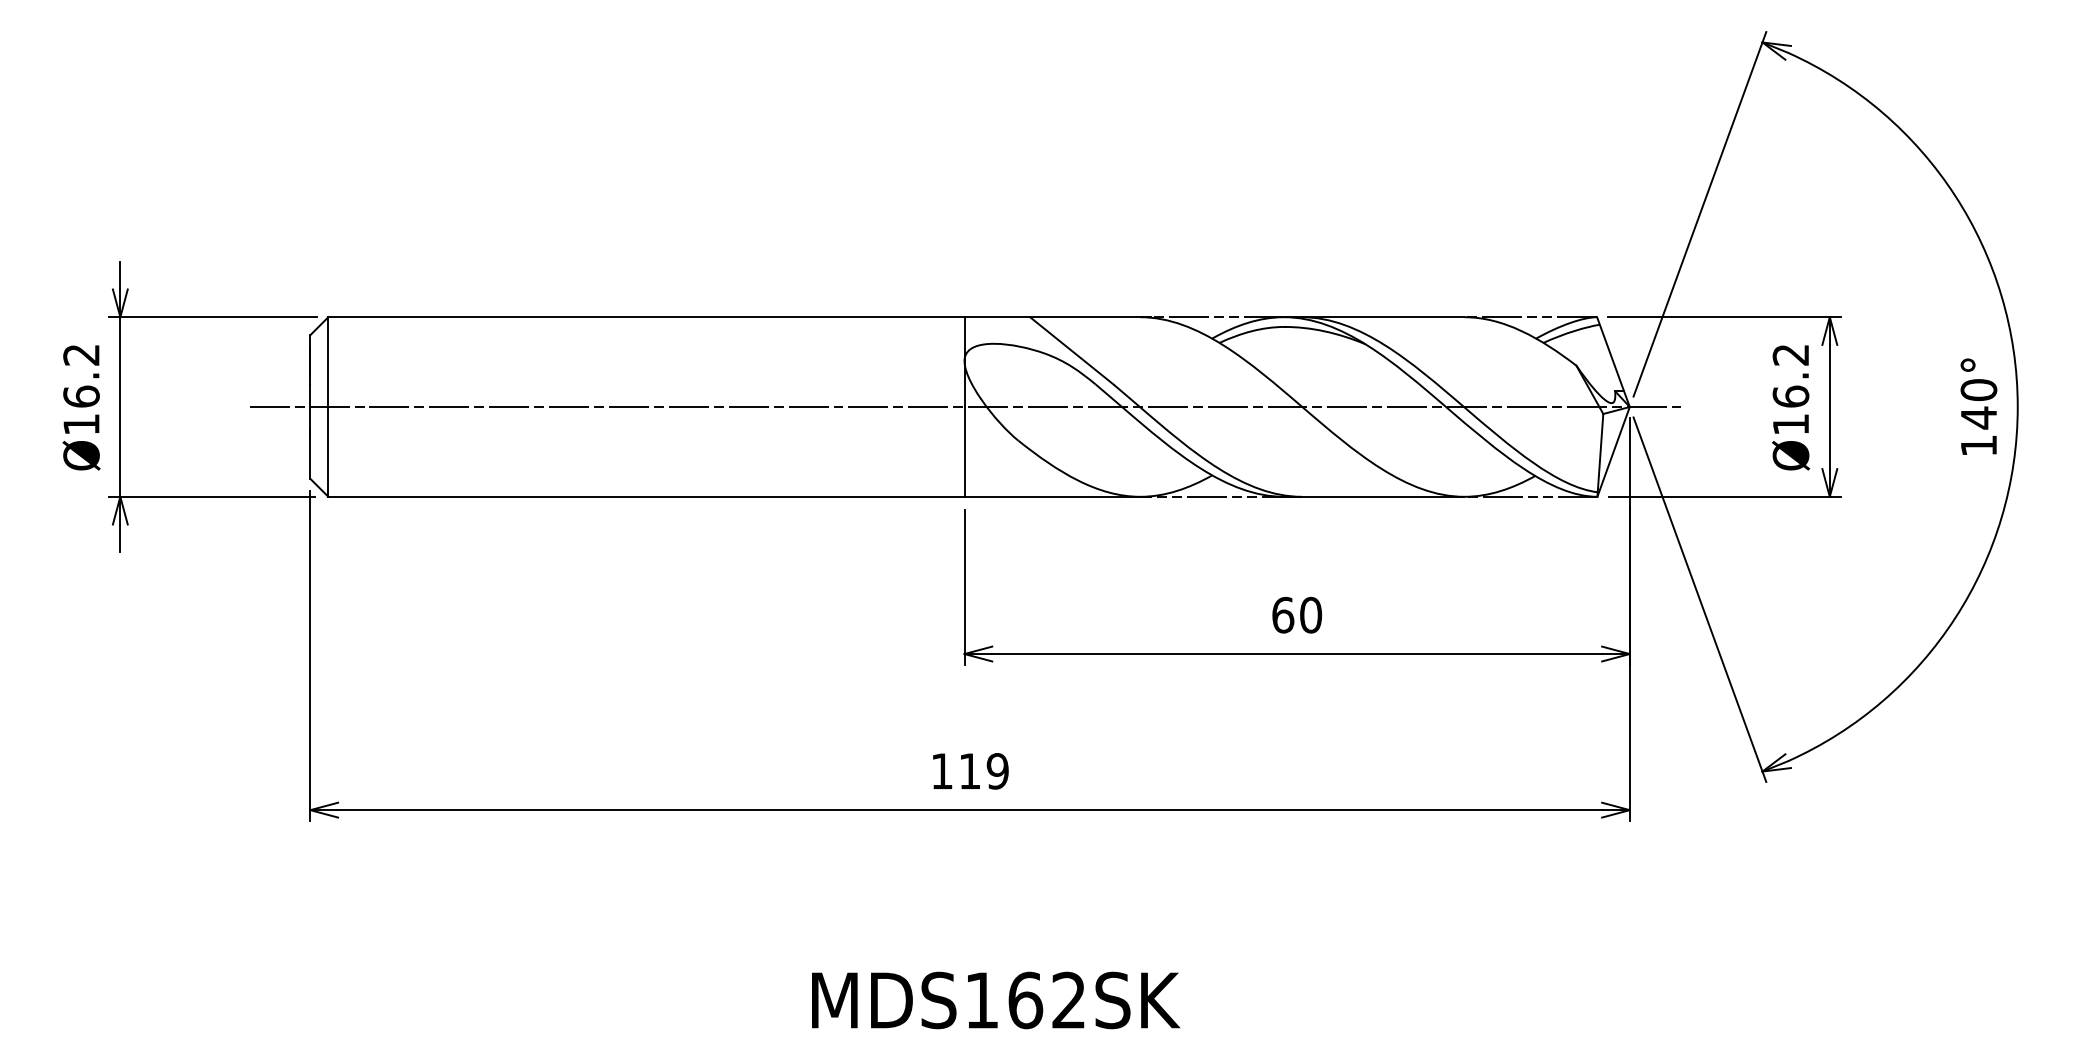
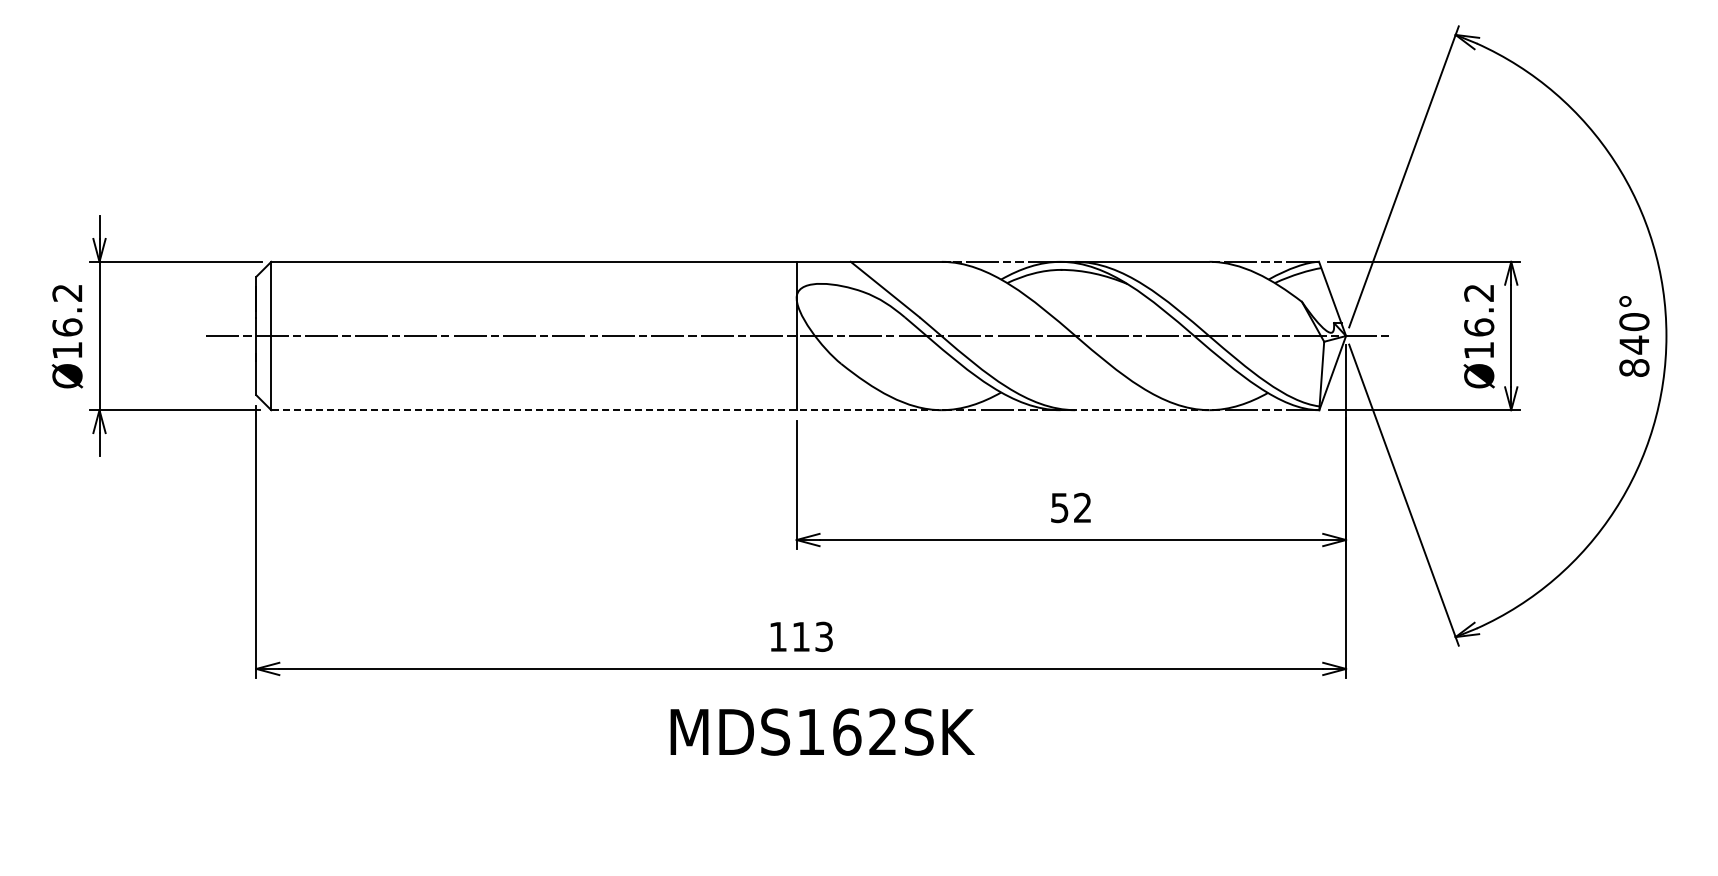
text: (1979, 445) -> (1634, 367), 140° -> 840°
line: (739, 497) -> (610, 410), solid -> dashed
line: (1373, 497) -> (1134, 410), solid -> dashed
text: (1297, 614) -> (1071, 507), 60 -> 52
text: (998, 770) -> (824, 636), 119 -> 113
text: (995, 999) -> (822, 731), moved

